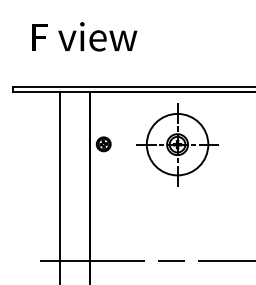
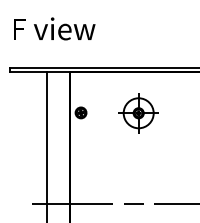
text: (84, 36) -> (54, 28), moved
part: (177, 144) -> (138, 113), size x0.62

